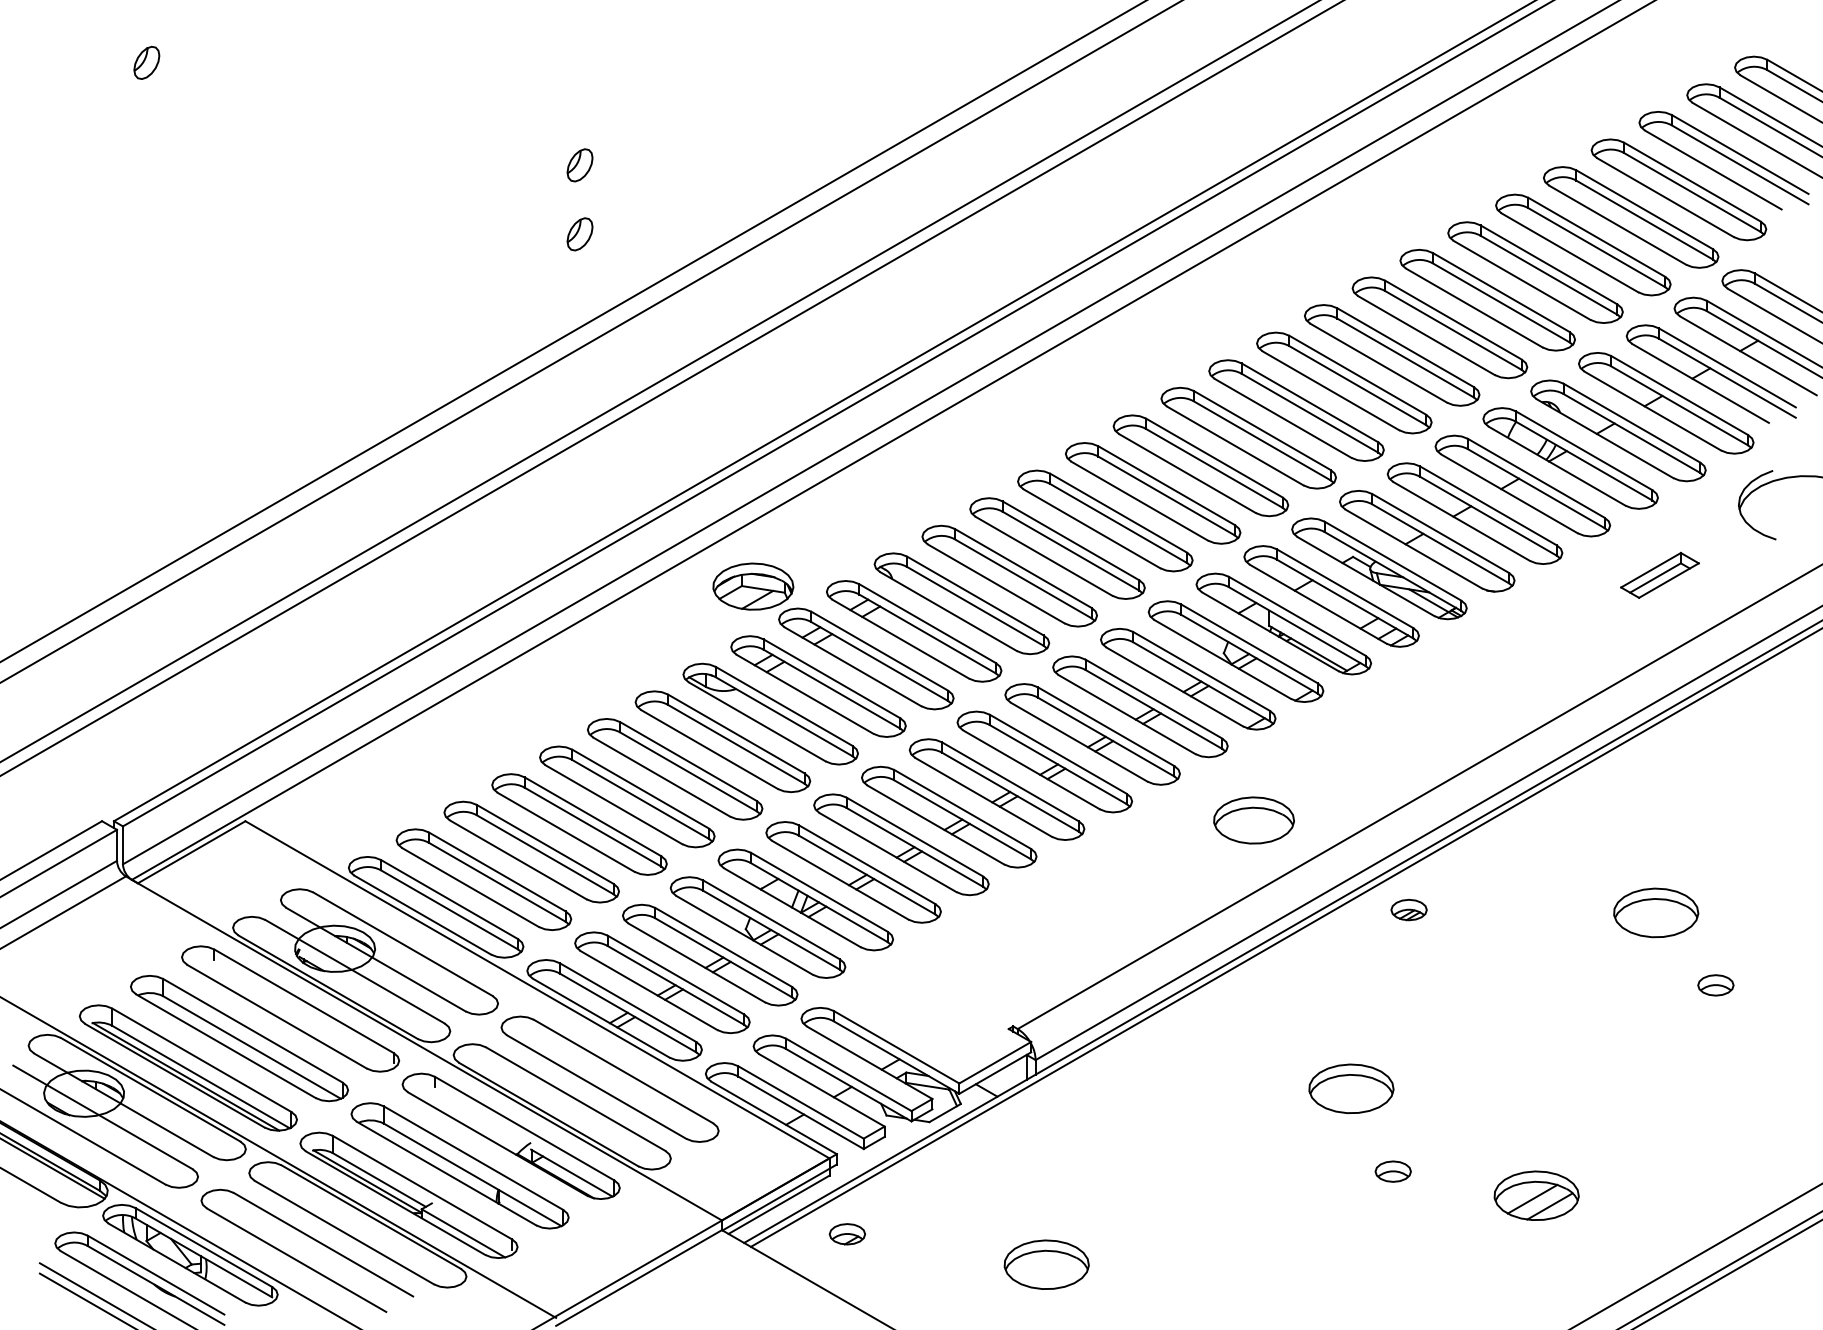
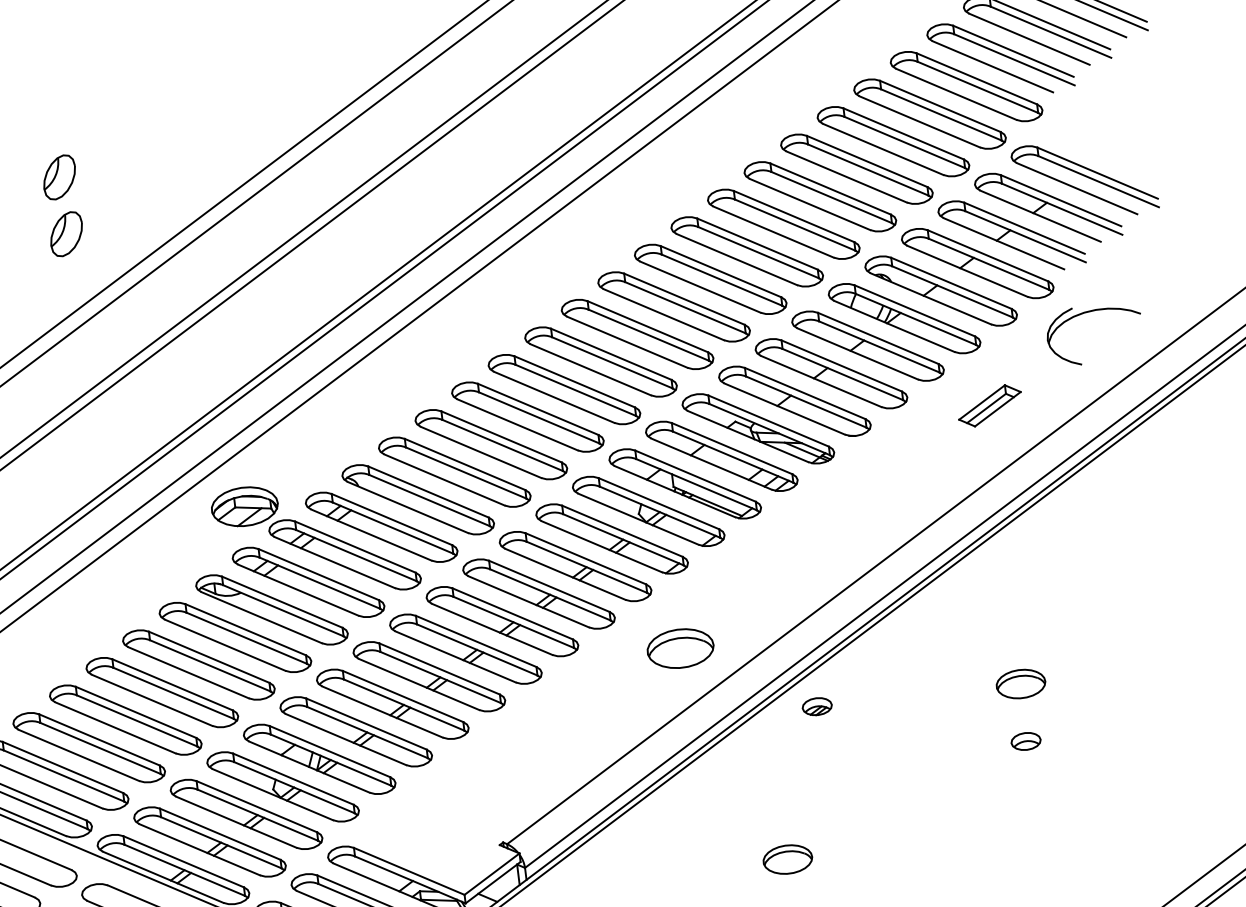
part: (579, 165) -> (59, 177), size x1.6
part: (579, 234) -> (66, 234), size x1.6
part: (1656, 912) -> (1021, 683), size x0.7
part: (1715, 985) -> (1025, 741), moved
part: (1351, 1088) -> (787, 859), size x0.7

